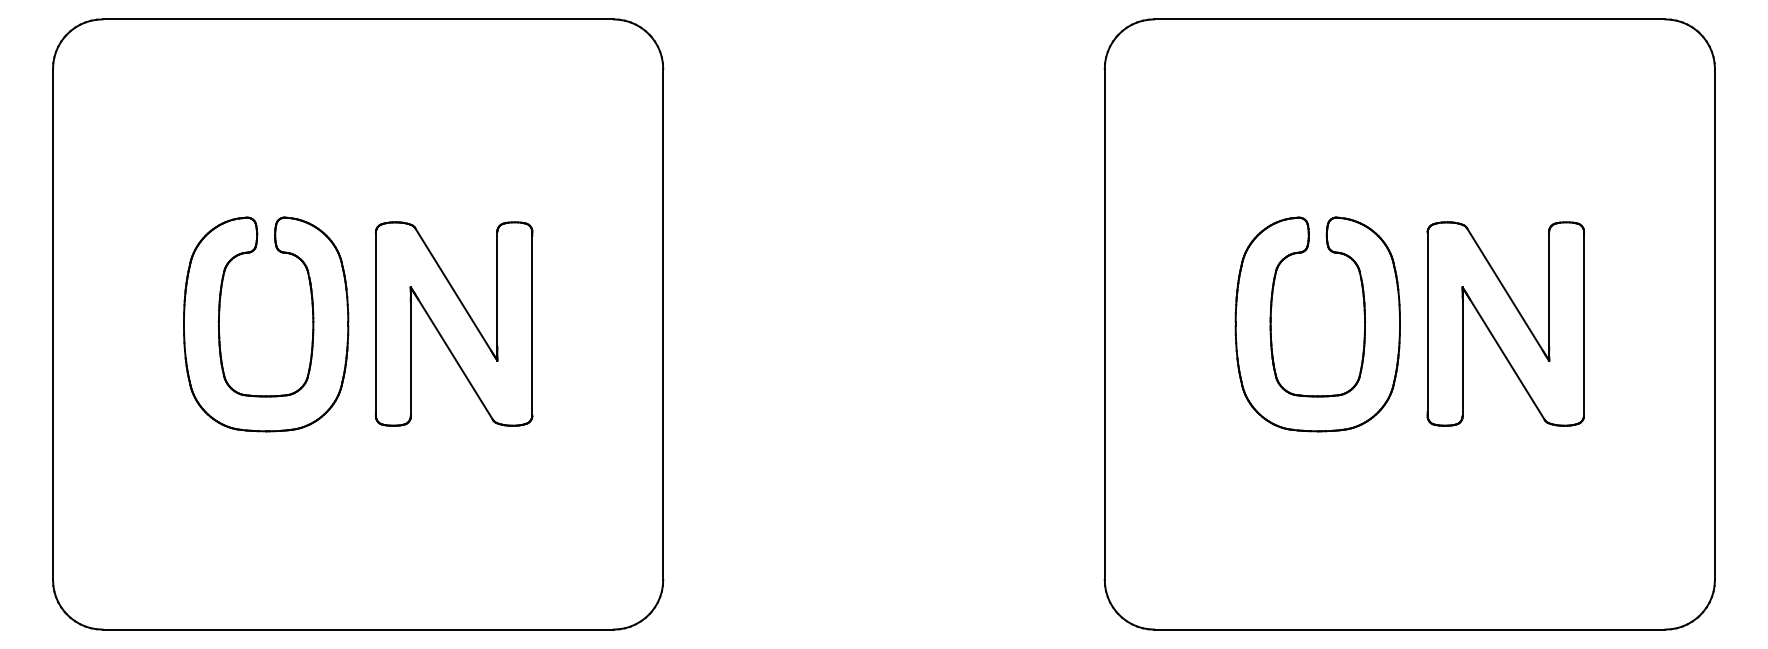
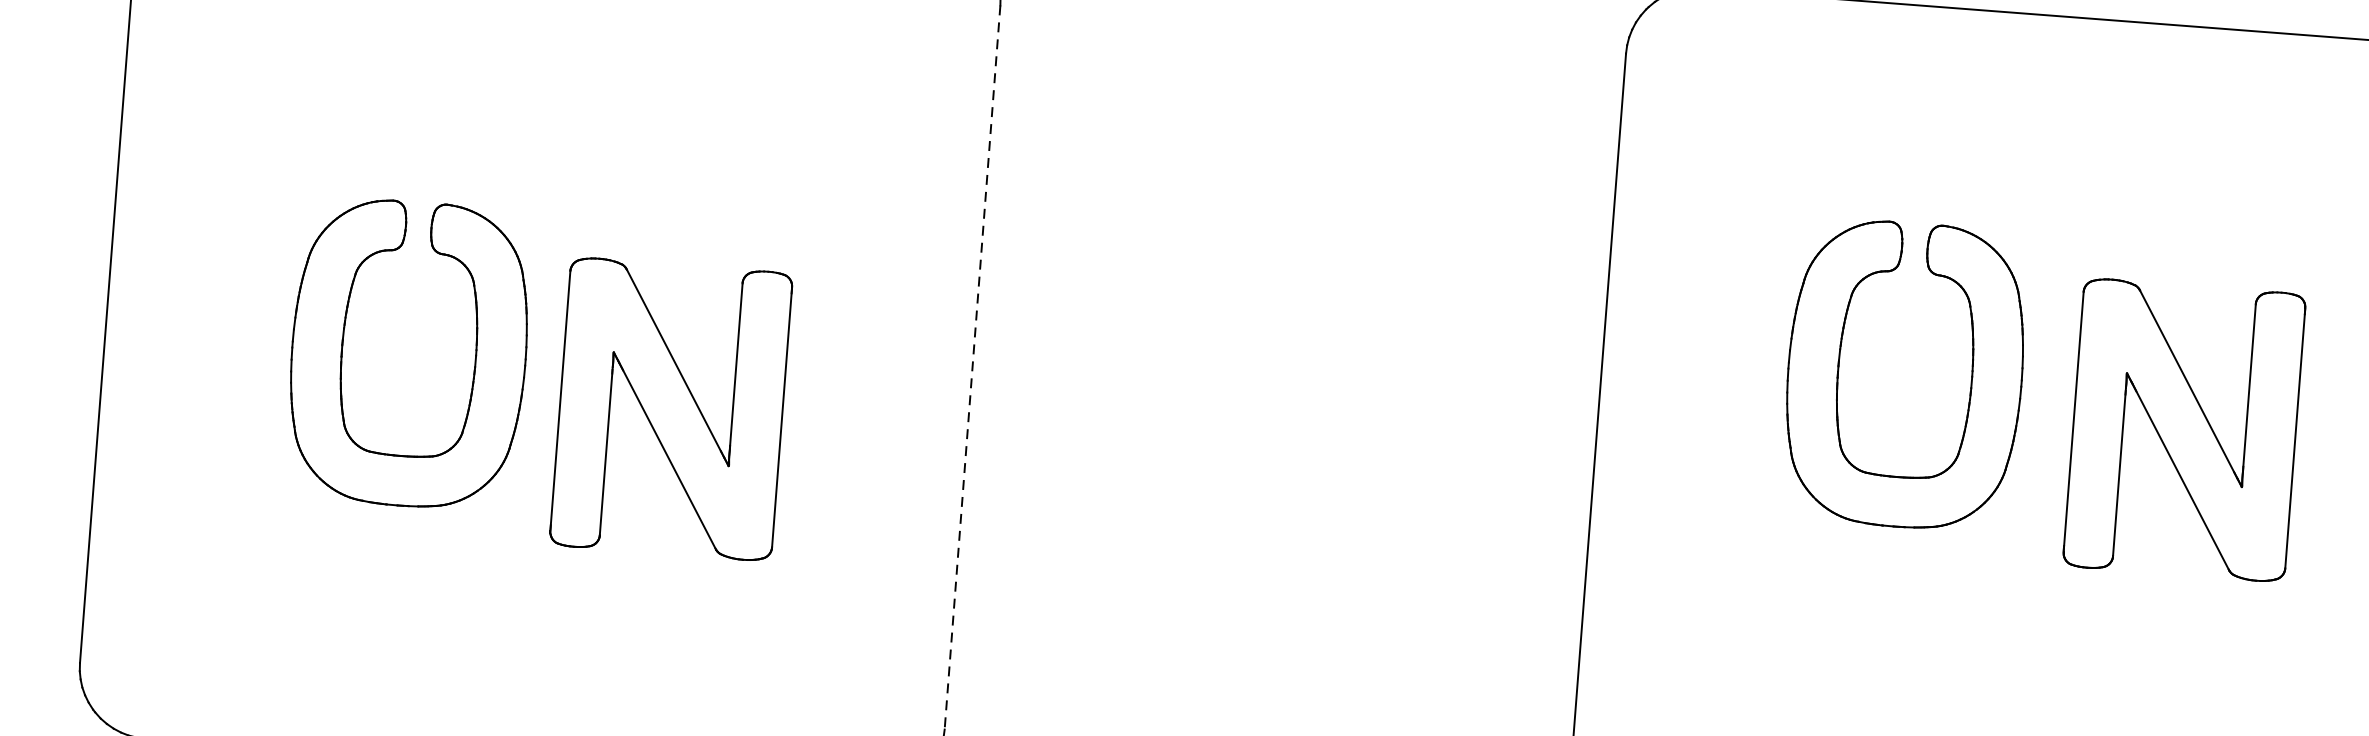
part: (453, 323) -> (670, 408), moved
part: (1505, 323) -> (2184, 429), moved
part: (312, 324) -> (474, 359), moved
part: (1271, 324) -> (1839, 370), moved
line: (663, 325) -> (972, 368), solid -> dashed

